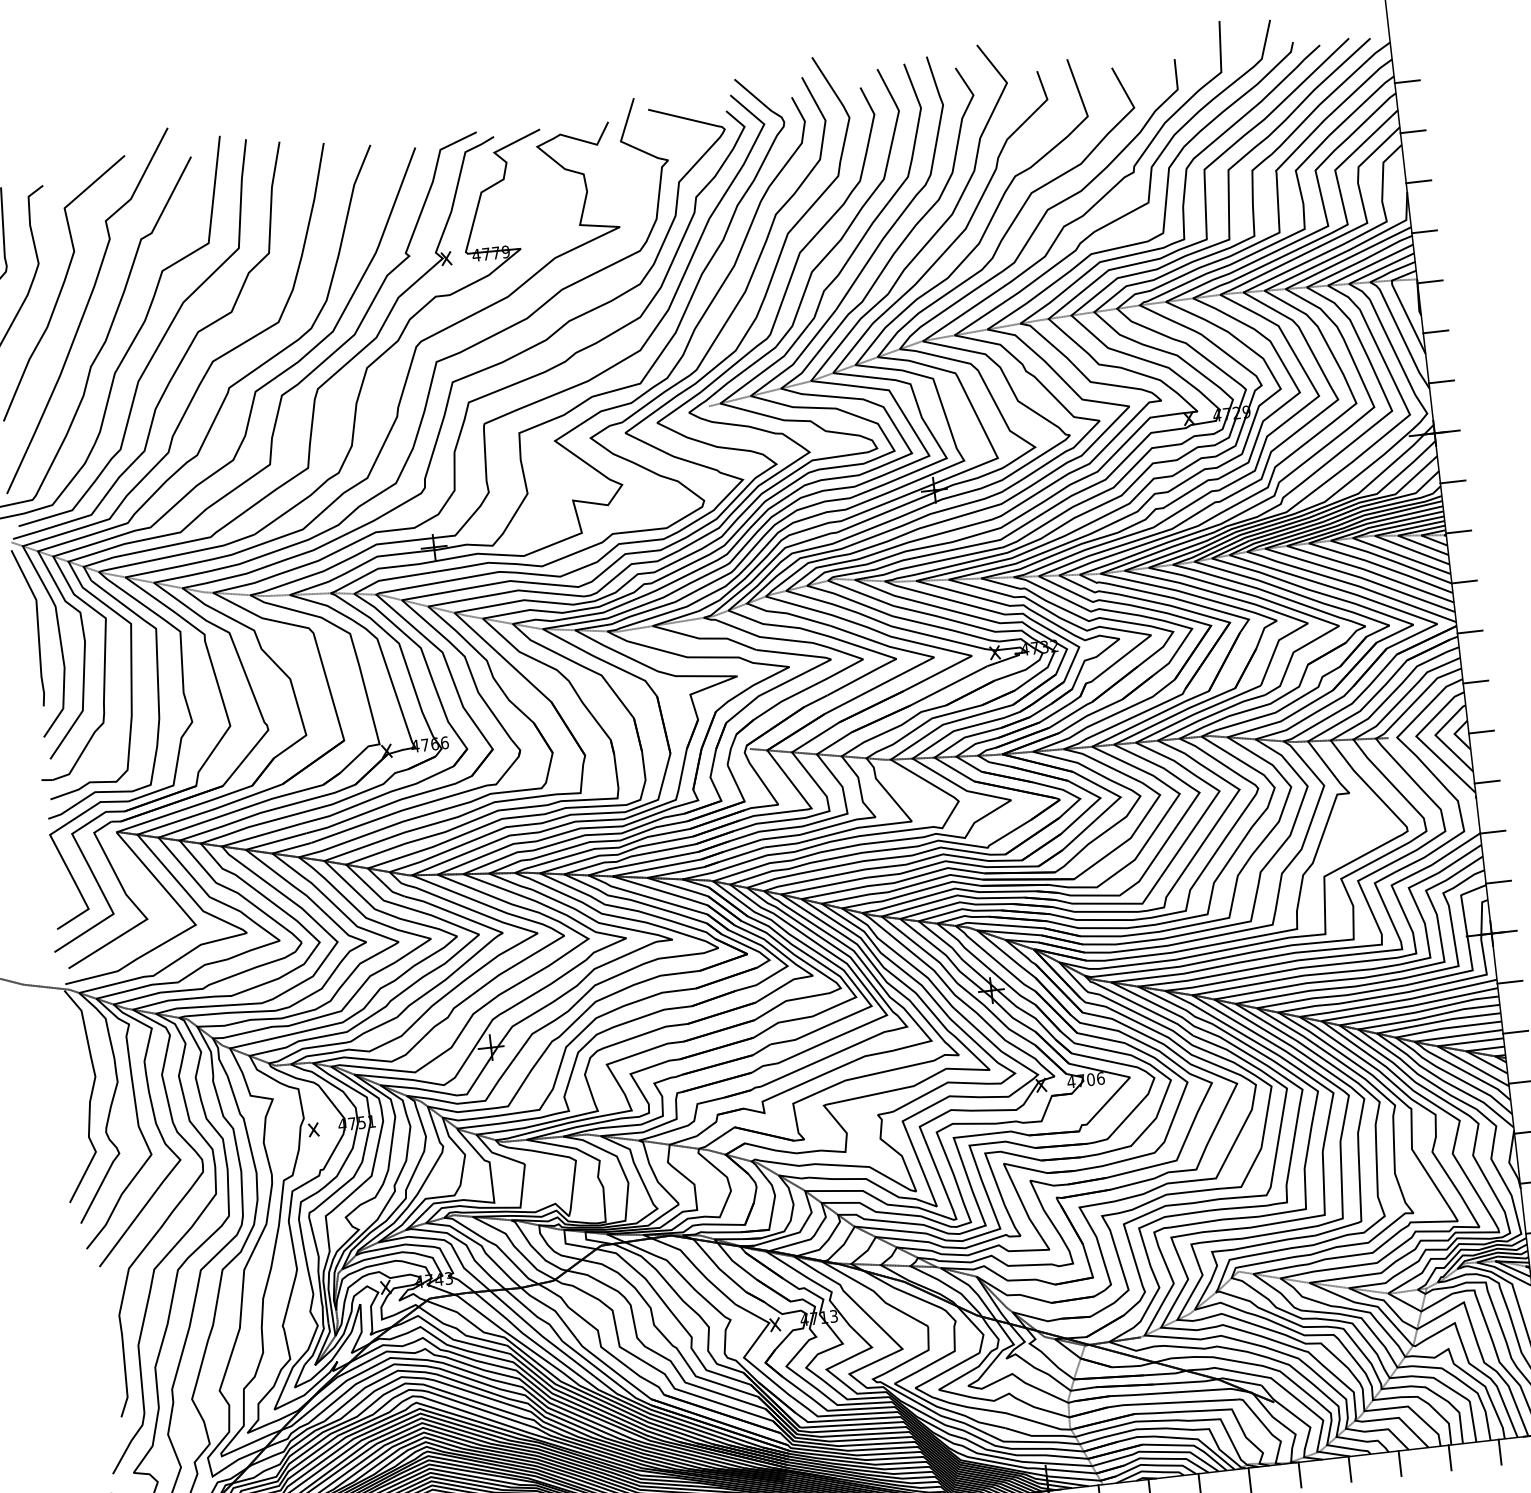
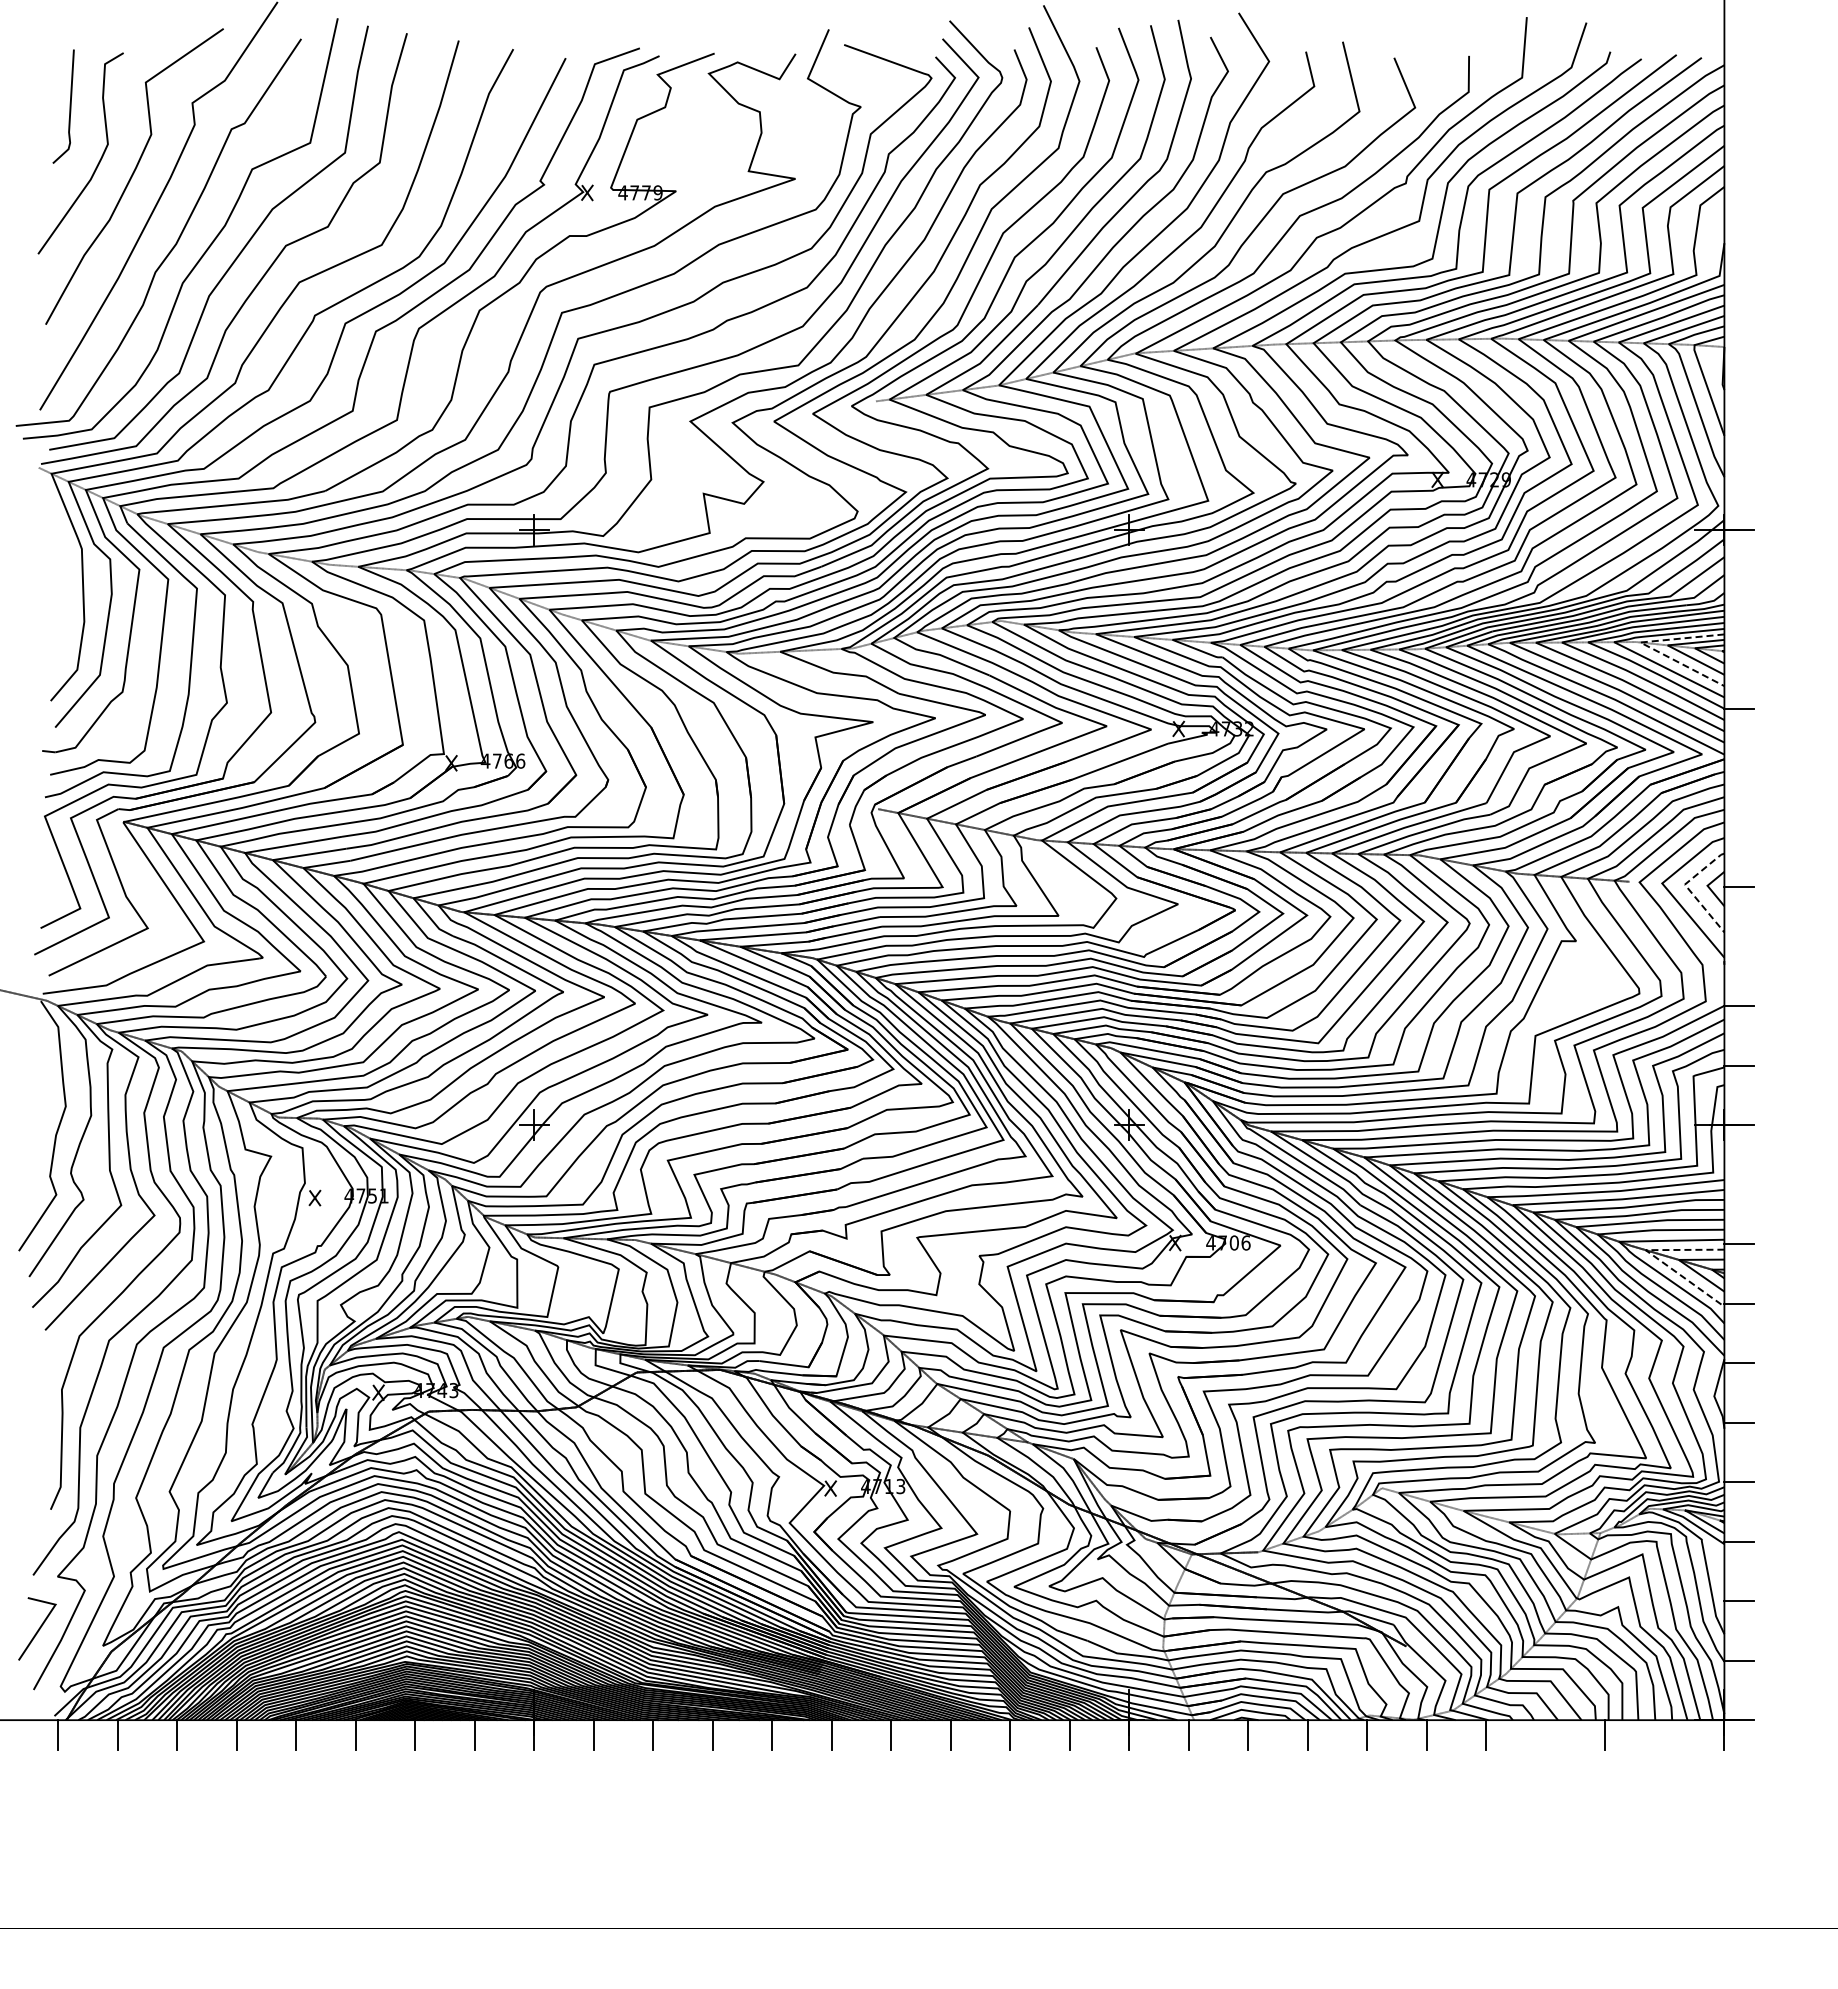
line: (1407, 81) -> (1739, 113), removed
line: (1413, 132) -> (1739, 173), removed
line: (1418, 181) -> (1739, 232), removed
line: (1424, 232) -> (1739, 292), removed
line: (1430, 281) -> (1739, 351), removed
line: (1436, 332) -> (1739, 411), removed
line: (1441, 381) -> (1739, 470), removed
line: (1453, 481) -> (1739, 589), removed
line: (1458, 532) -> (1739, 649), removed
line: (1378, 537) -> (1644, 644), solid -> dashed
line: (37, 626) -> (57, 570), removed
line: (1470, 632) -> (1739, 768), removed
line: (1475, 681) -> (1739, 827), removed
line: (1438, 738) -> (1687, 888), solid -> dashed
line: (1487, 781) -> (1739, 946), removed
line: (1510, 982) -> (1739, 1184), removed
line: (1444, 1050) -> (1653, 1255), solid -> dashed
line: (1499, 1451) -> (1664, 1734), removed
line: (1399, 1463) -> (1545, 1734), removed

